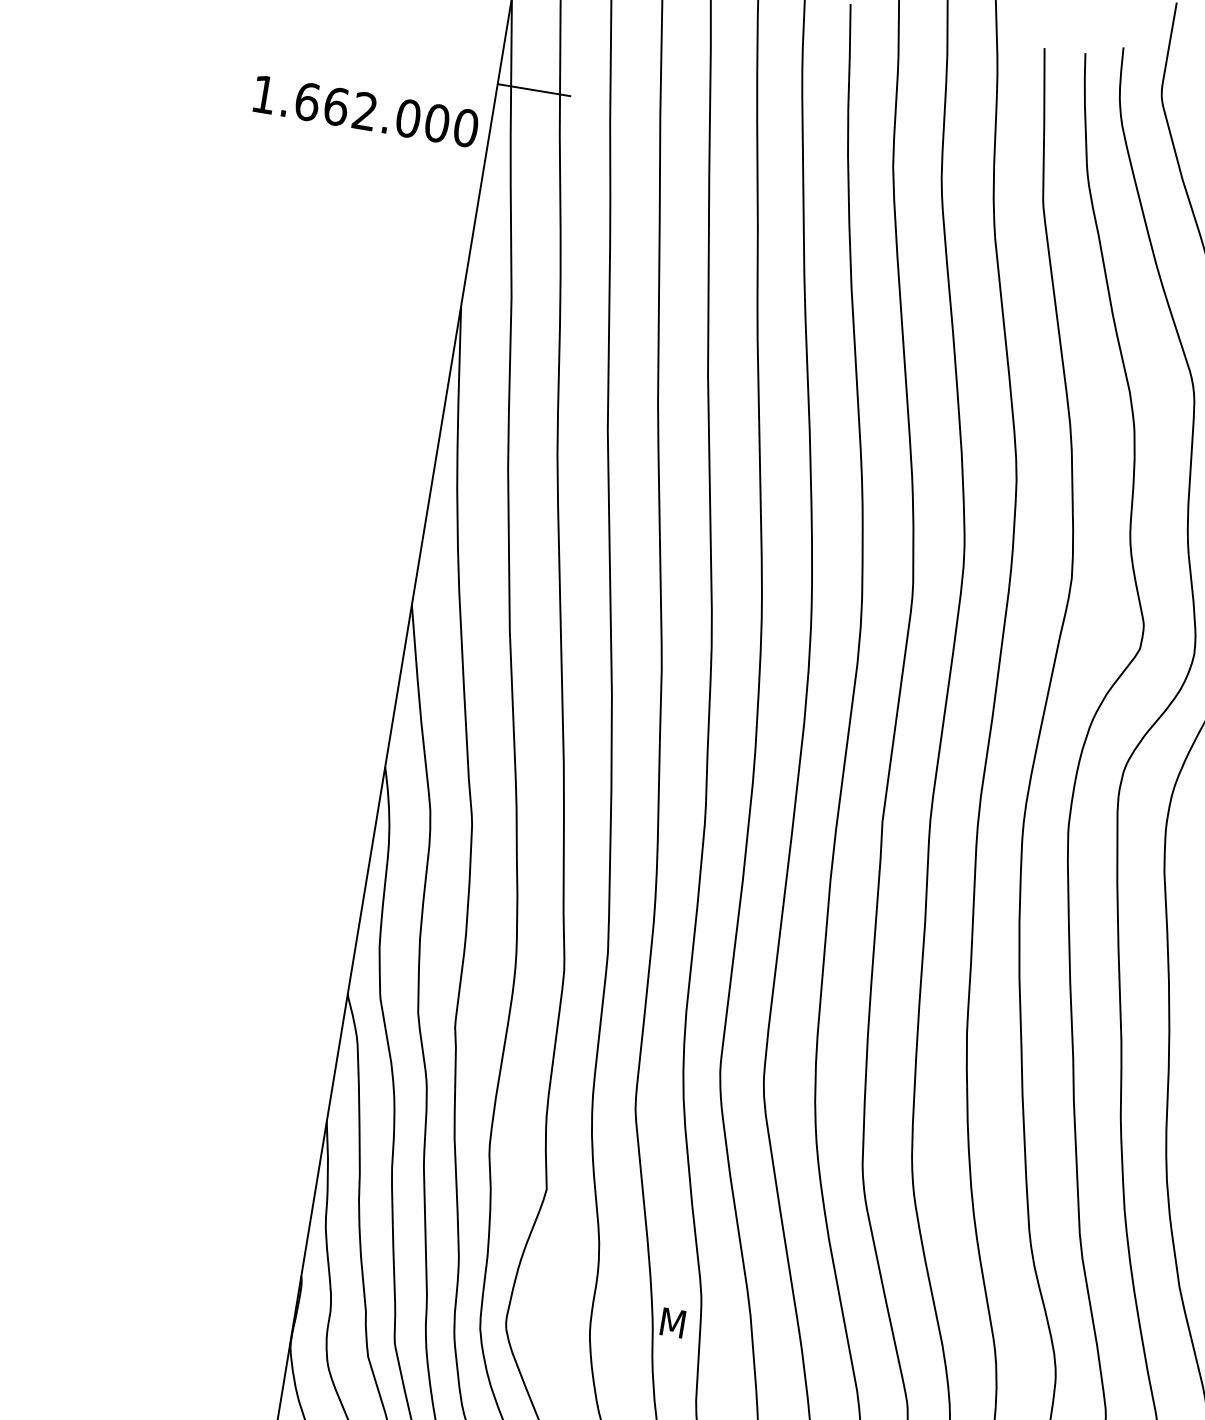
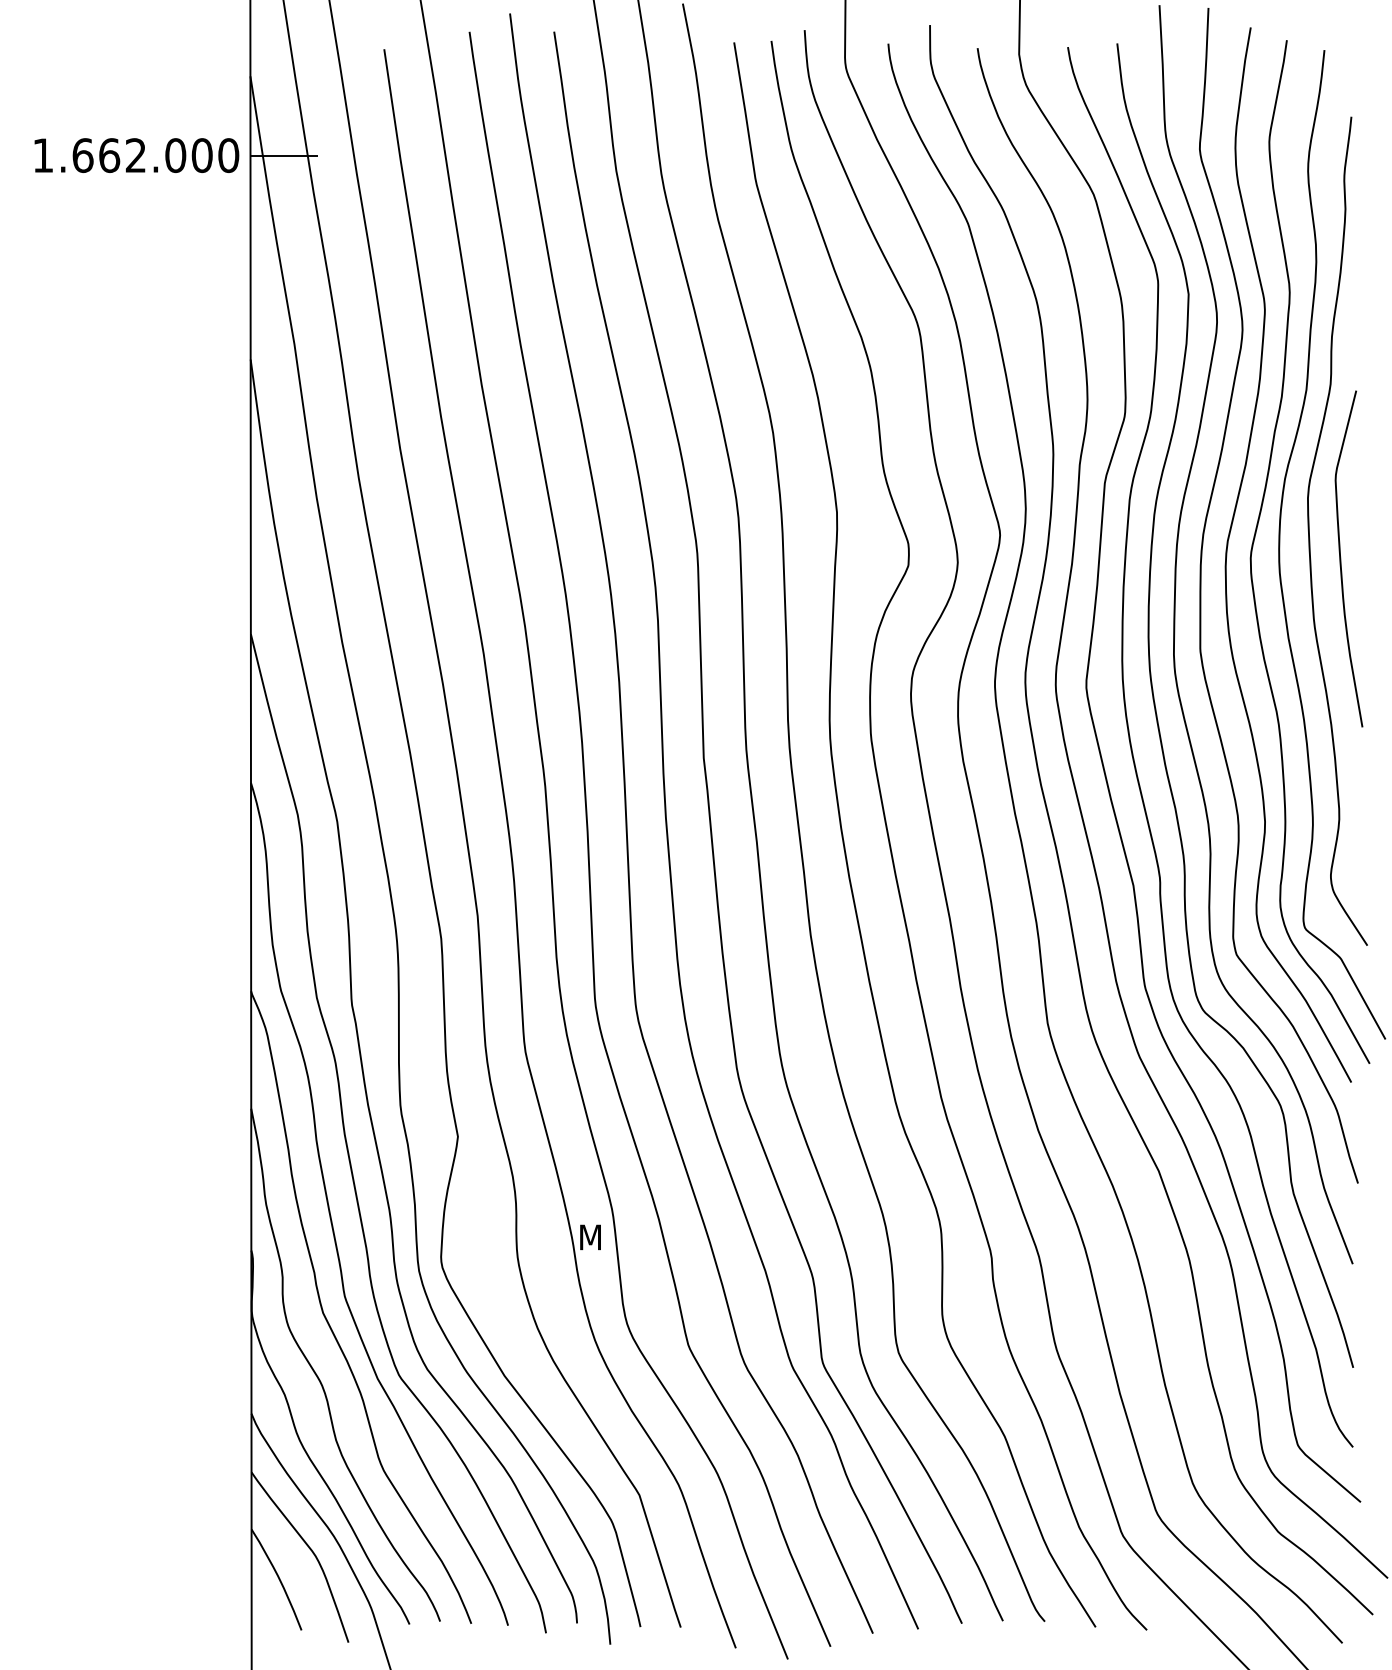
text: (365, 111) -> (136, 155), moved

